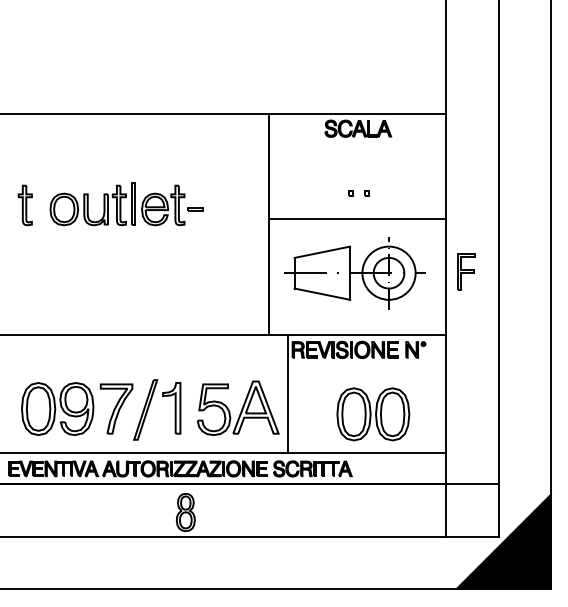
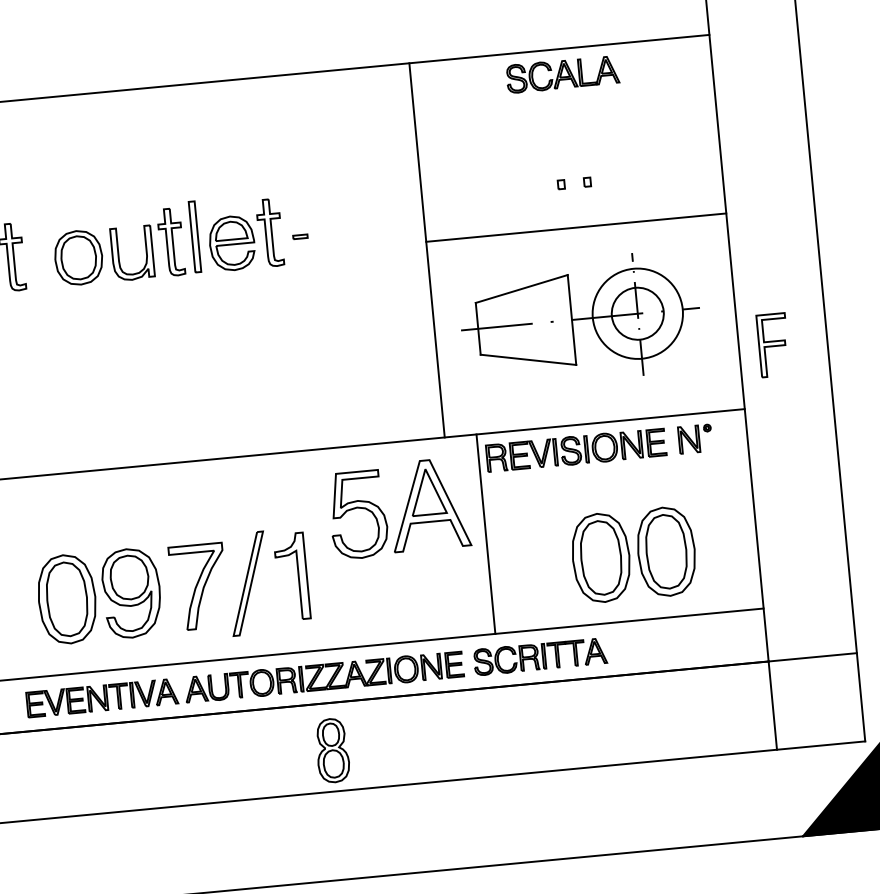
part: (195, 209) -> (300, 236), size x0.6
part: (466, 271) -> (772, 344), moved
part: (238, 407) -> (399, 507), moved

